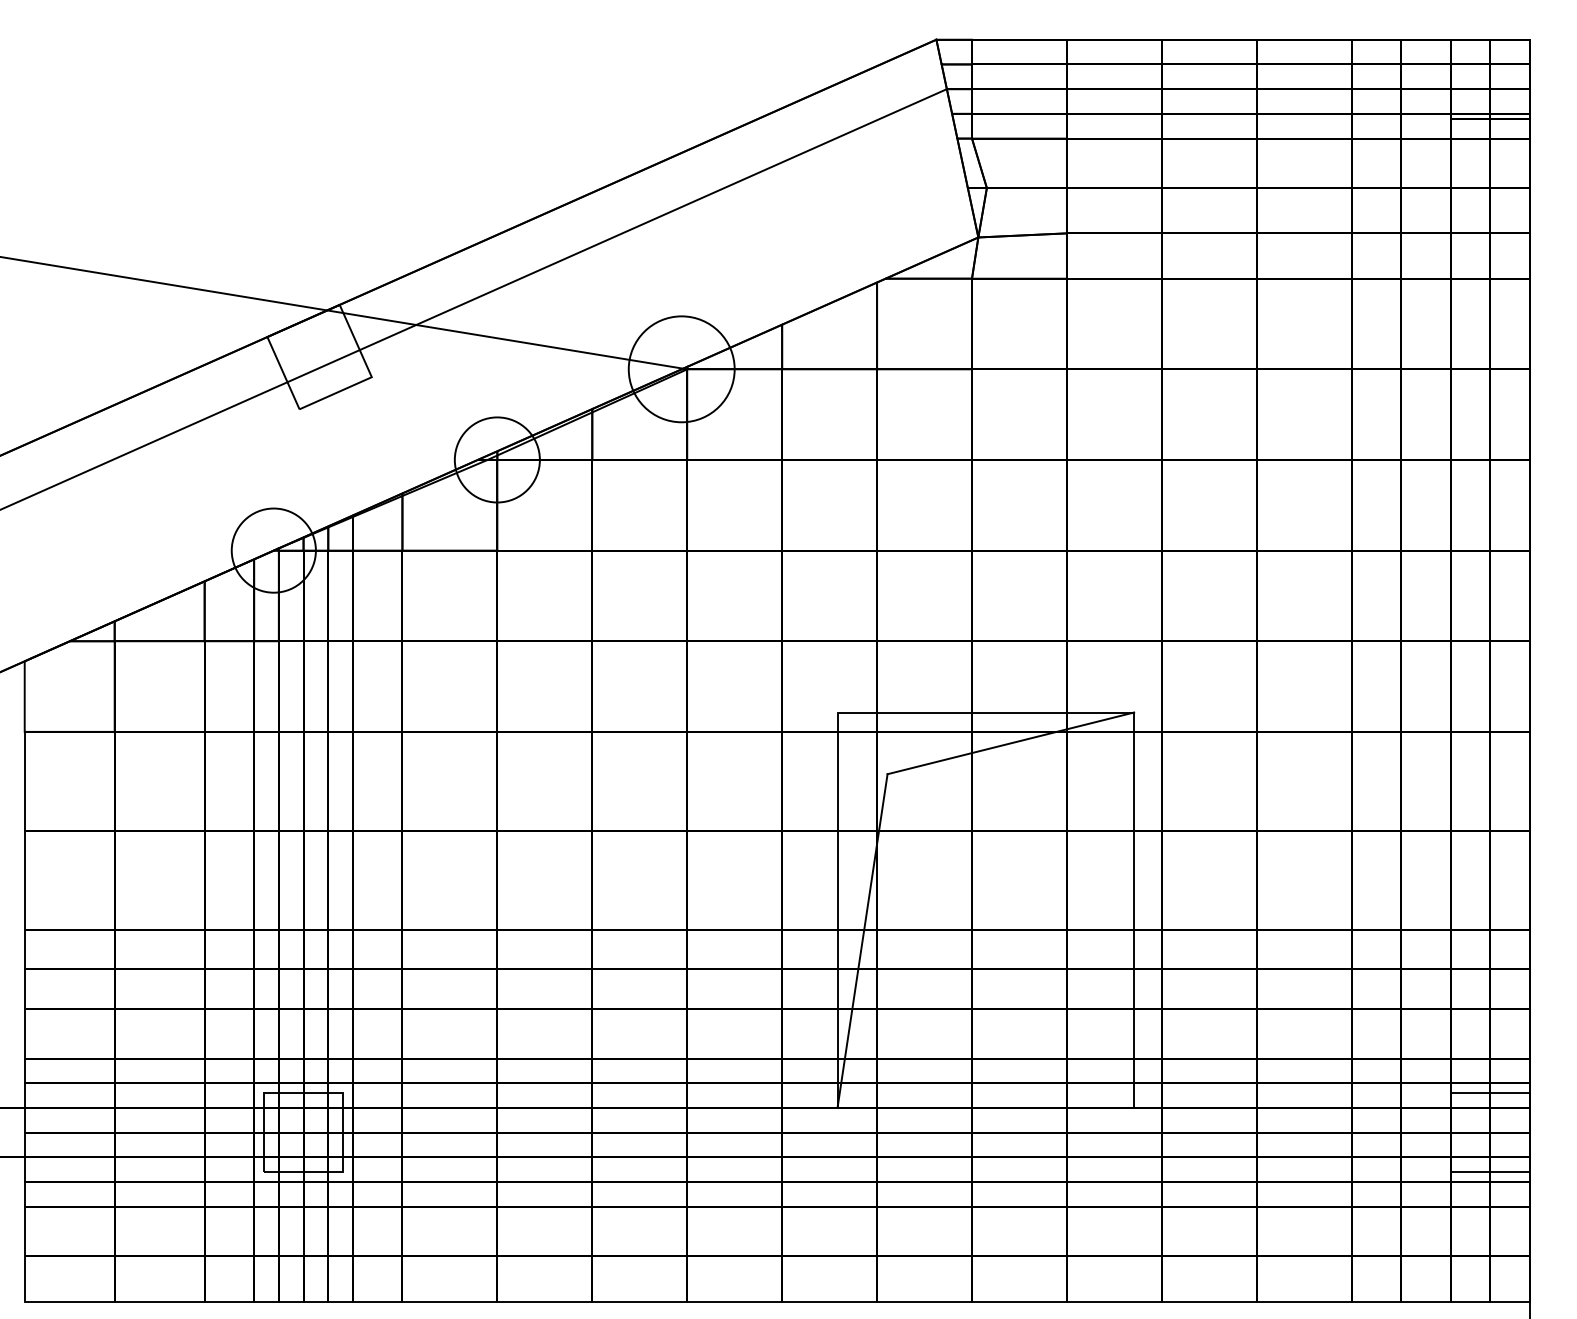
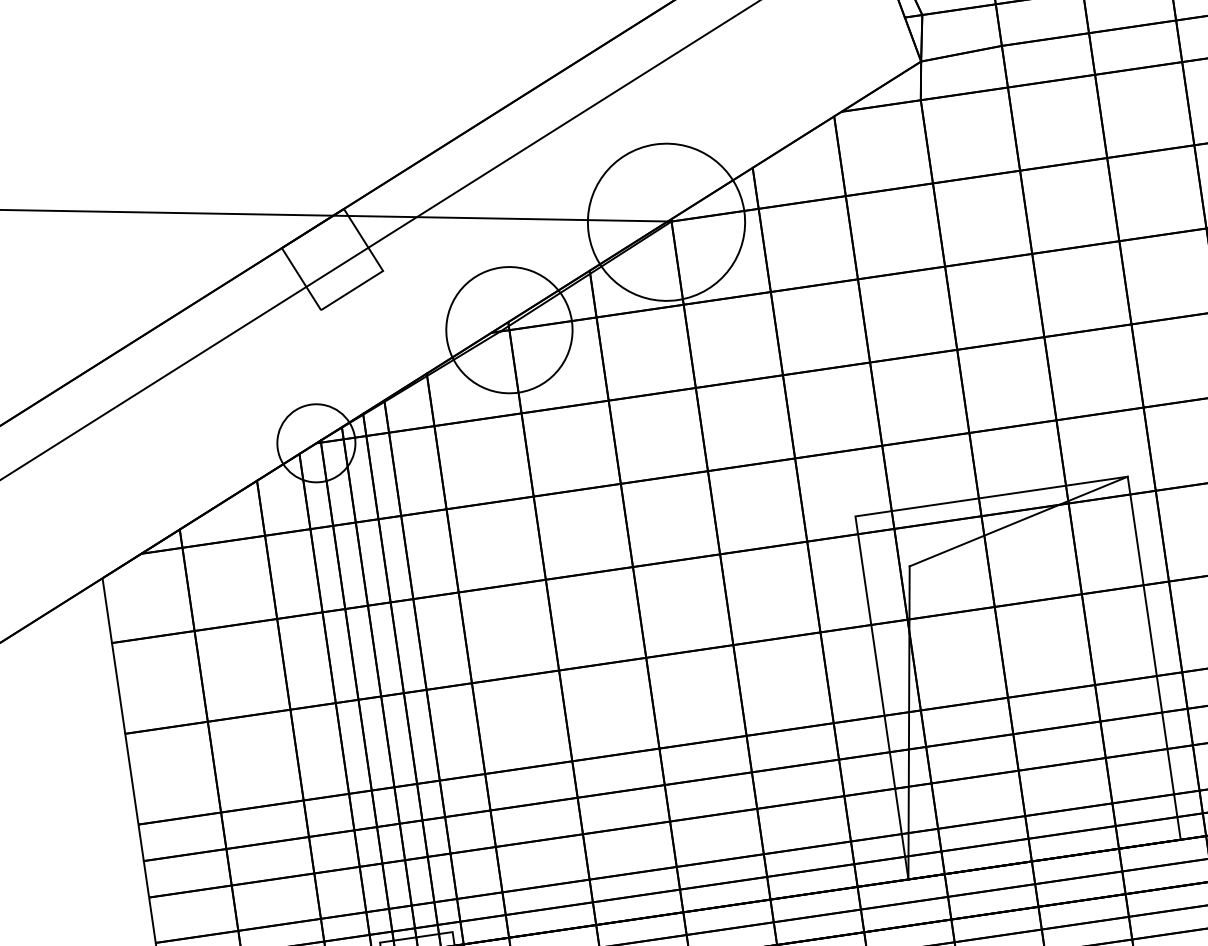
circle: (681, 369) -> (666, 222), size x1.6
circle: (496, 459) -> (508, 329), size x1.6

